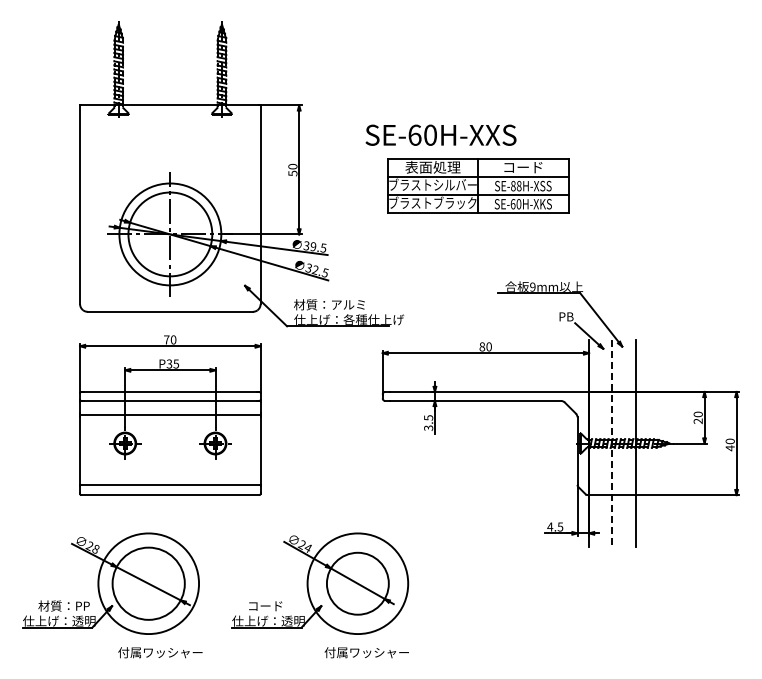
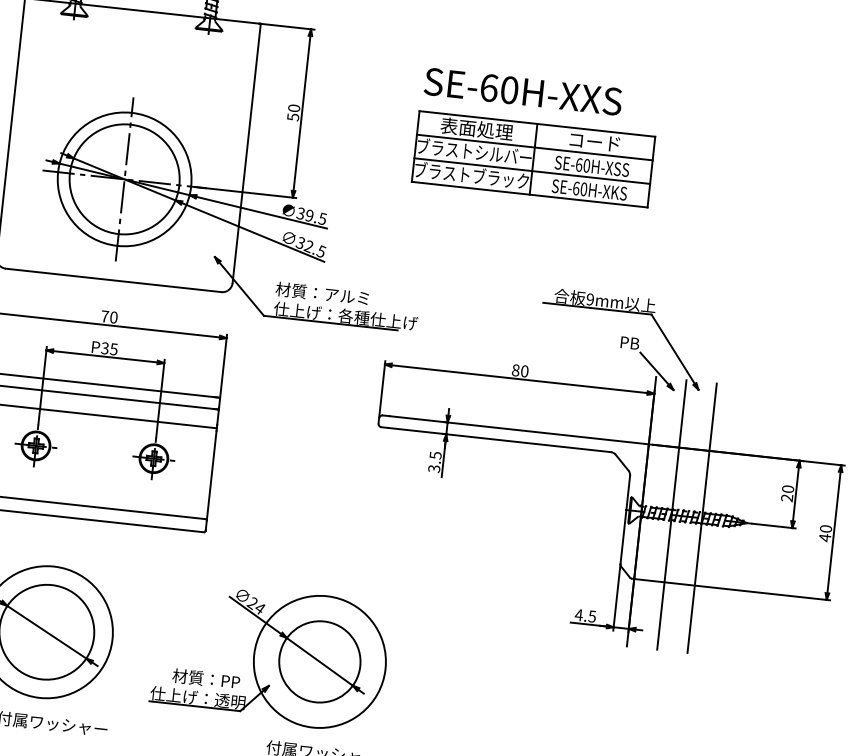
text: (440, 134) -> (522, 90), moved
text: (516, 186) -> (583, 165), SE-88H-XSS -> SE-60H-XSS
line: (612, 444) -> (671, 516), dashed -> solid
text: (272, 605) -> (205, 678), コード -> 材質：PP

